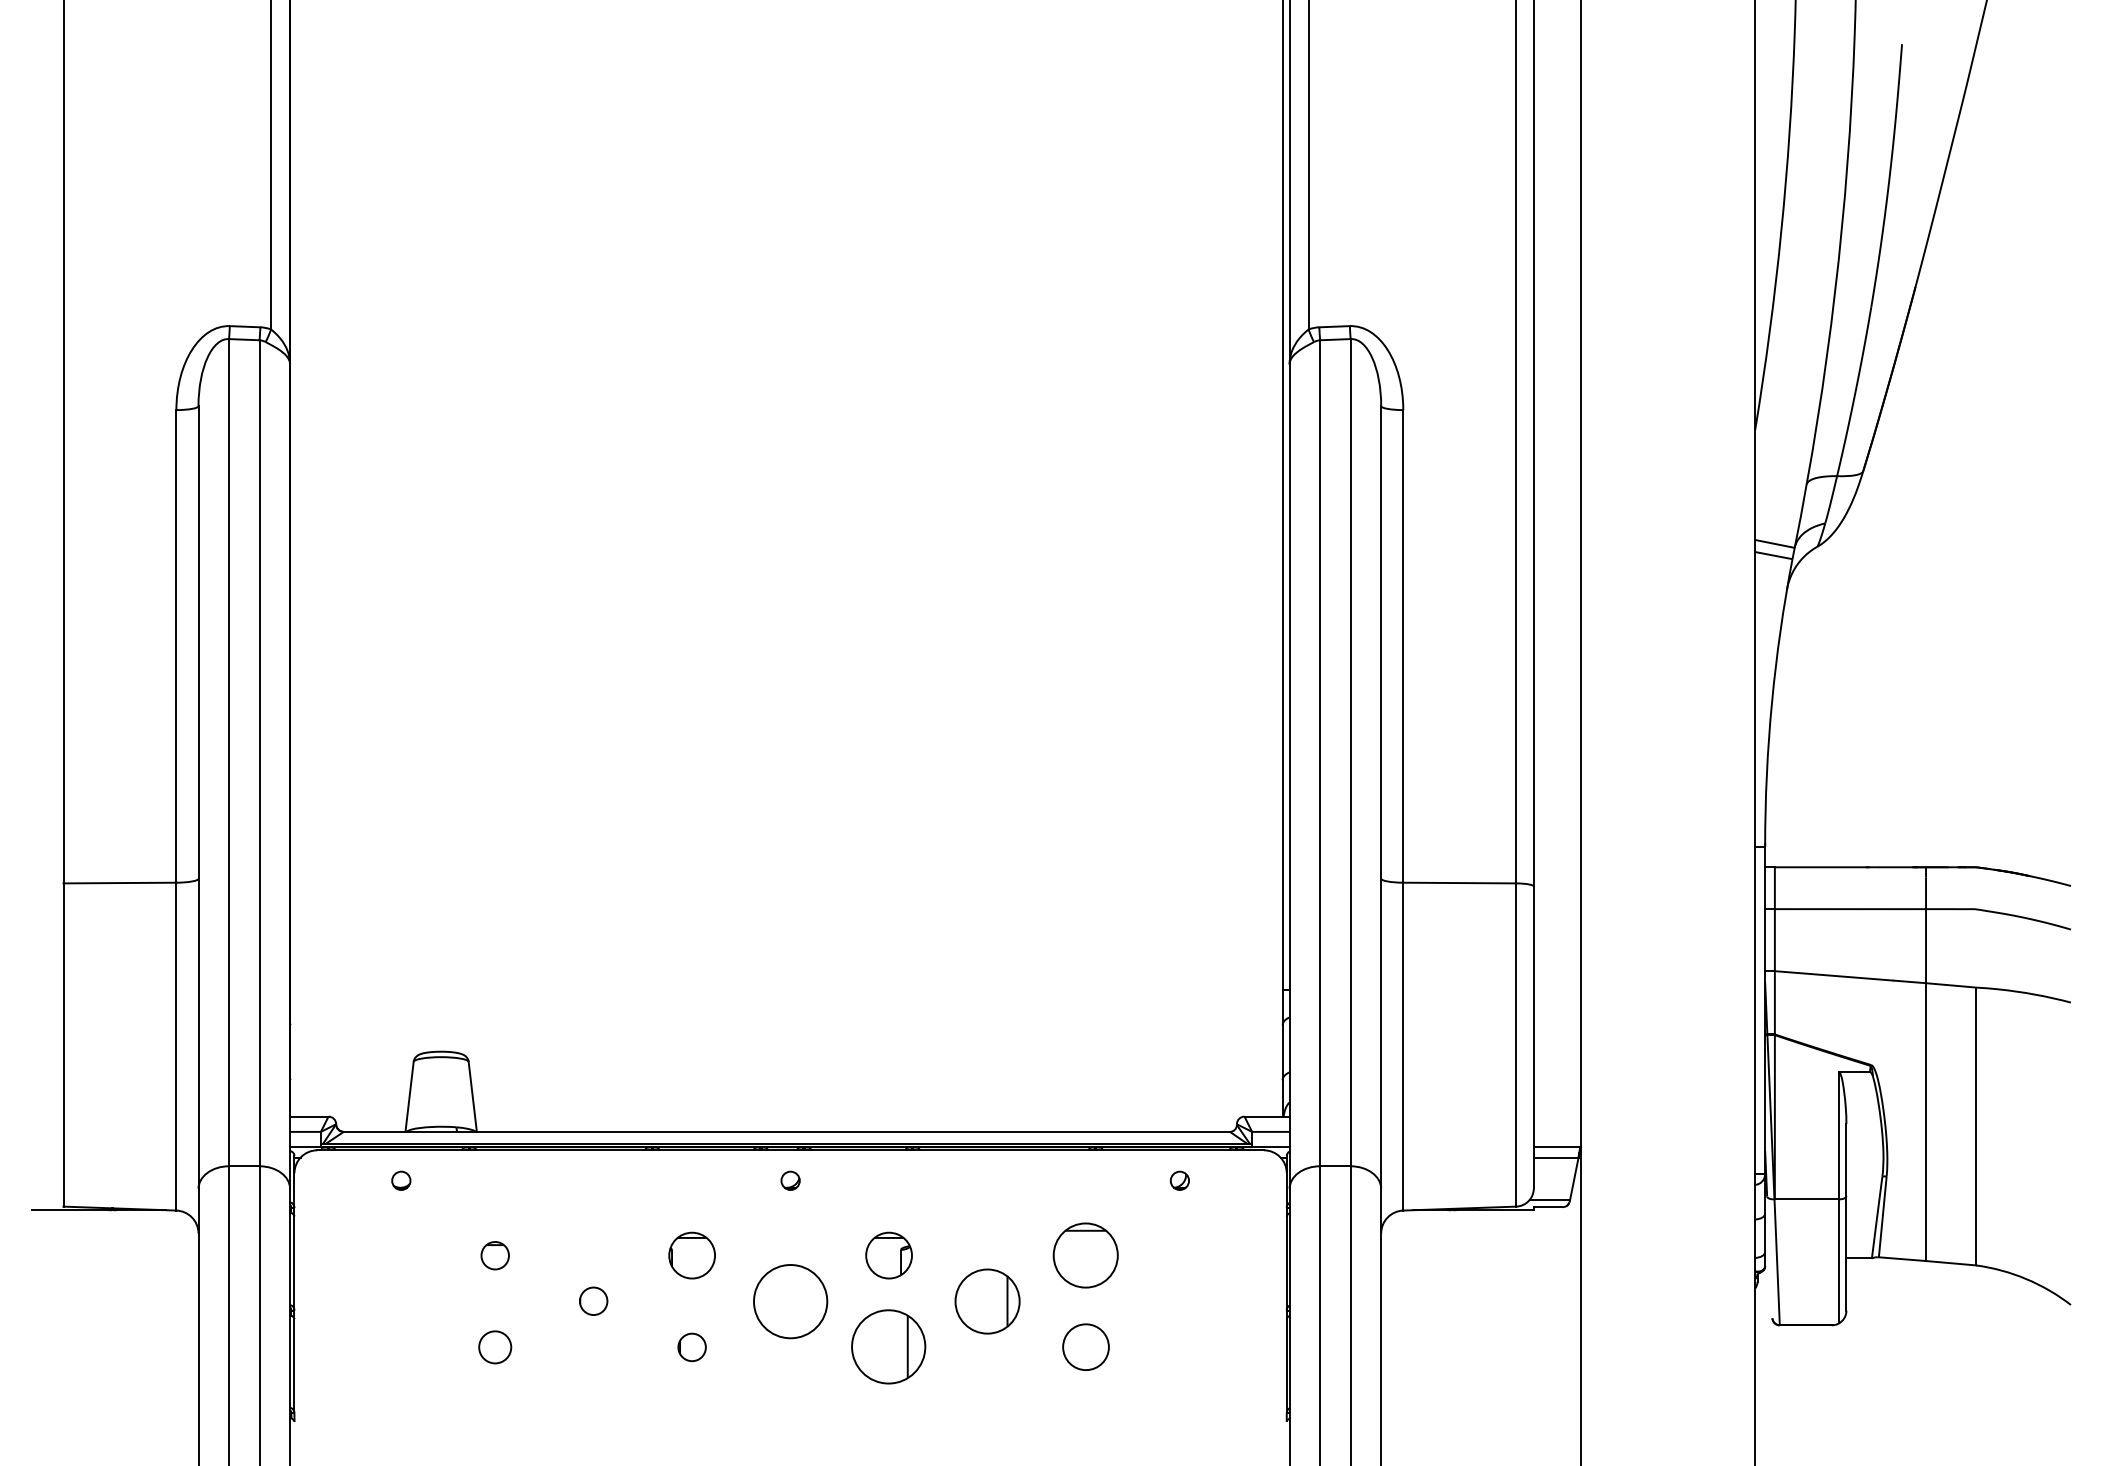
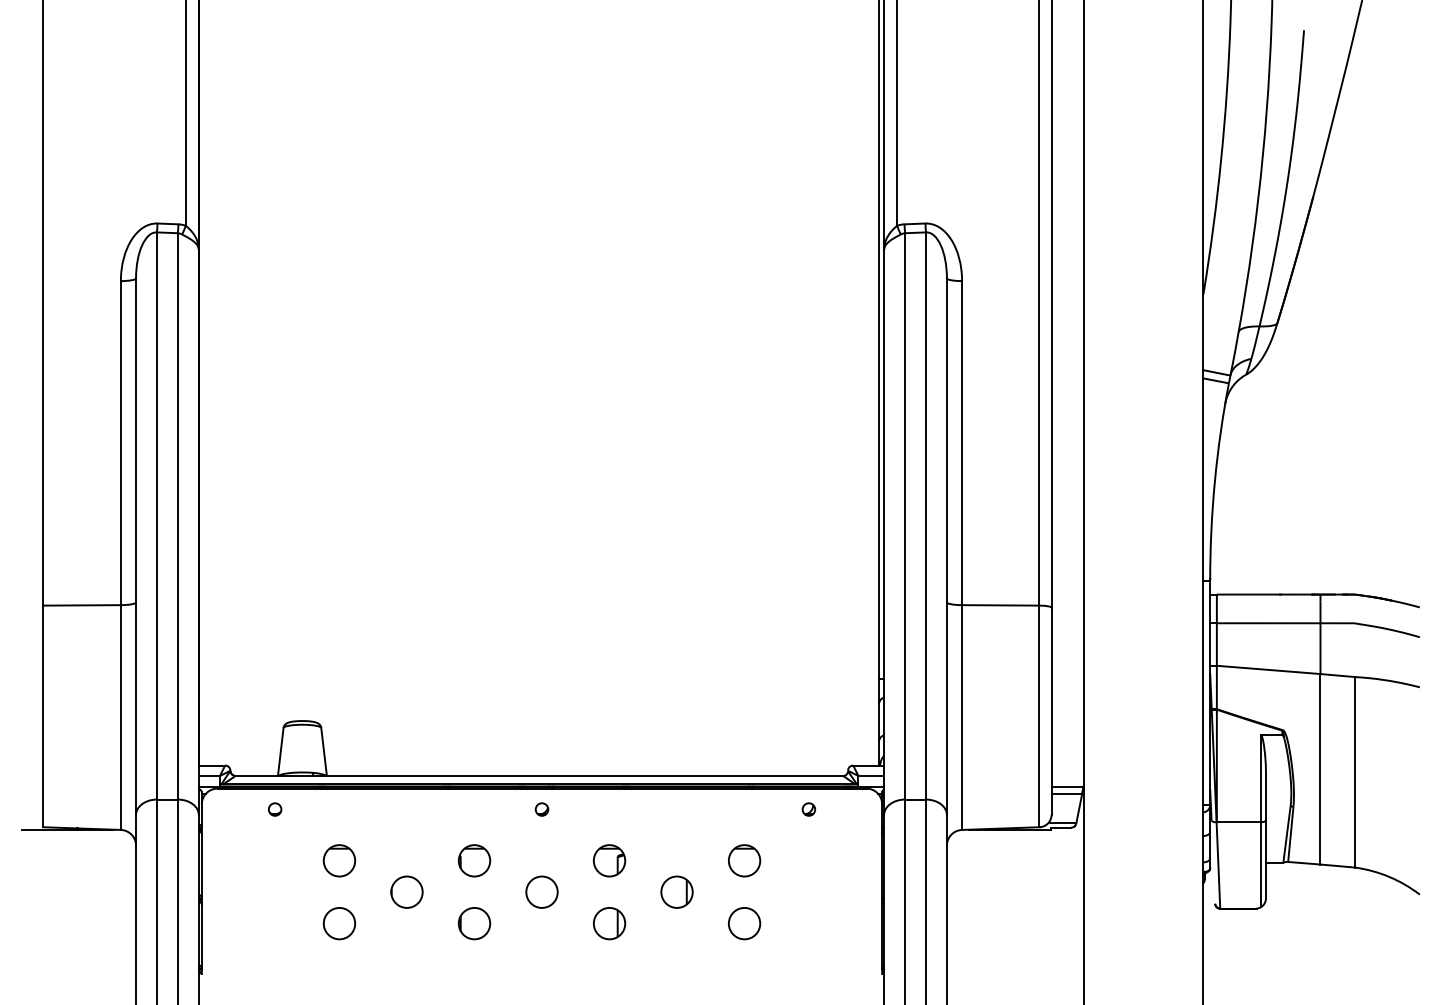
part: (495, 1255) -> (339, 860), size x1.67
part: (1085, 1255) -> (744, 860), size x0.71
circle: (592, 1300) -> (406, 891), size x1.67
circle: (789, 1300) -> (541, 891), size x0.62
part: (986, 1300) -> (676, 891), size x0.71
circle: (495, 1347) -> (339, 923), size x1.43
part: (692, 1347) -> (474, 923), size x1.67
part: (889, 1347) -> (609, 923), size x0.62

